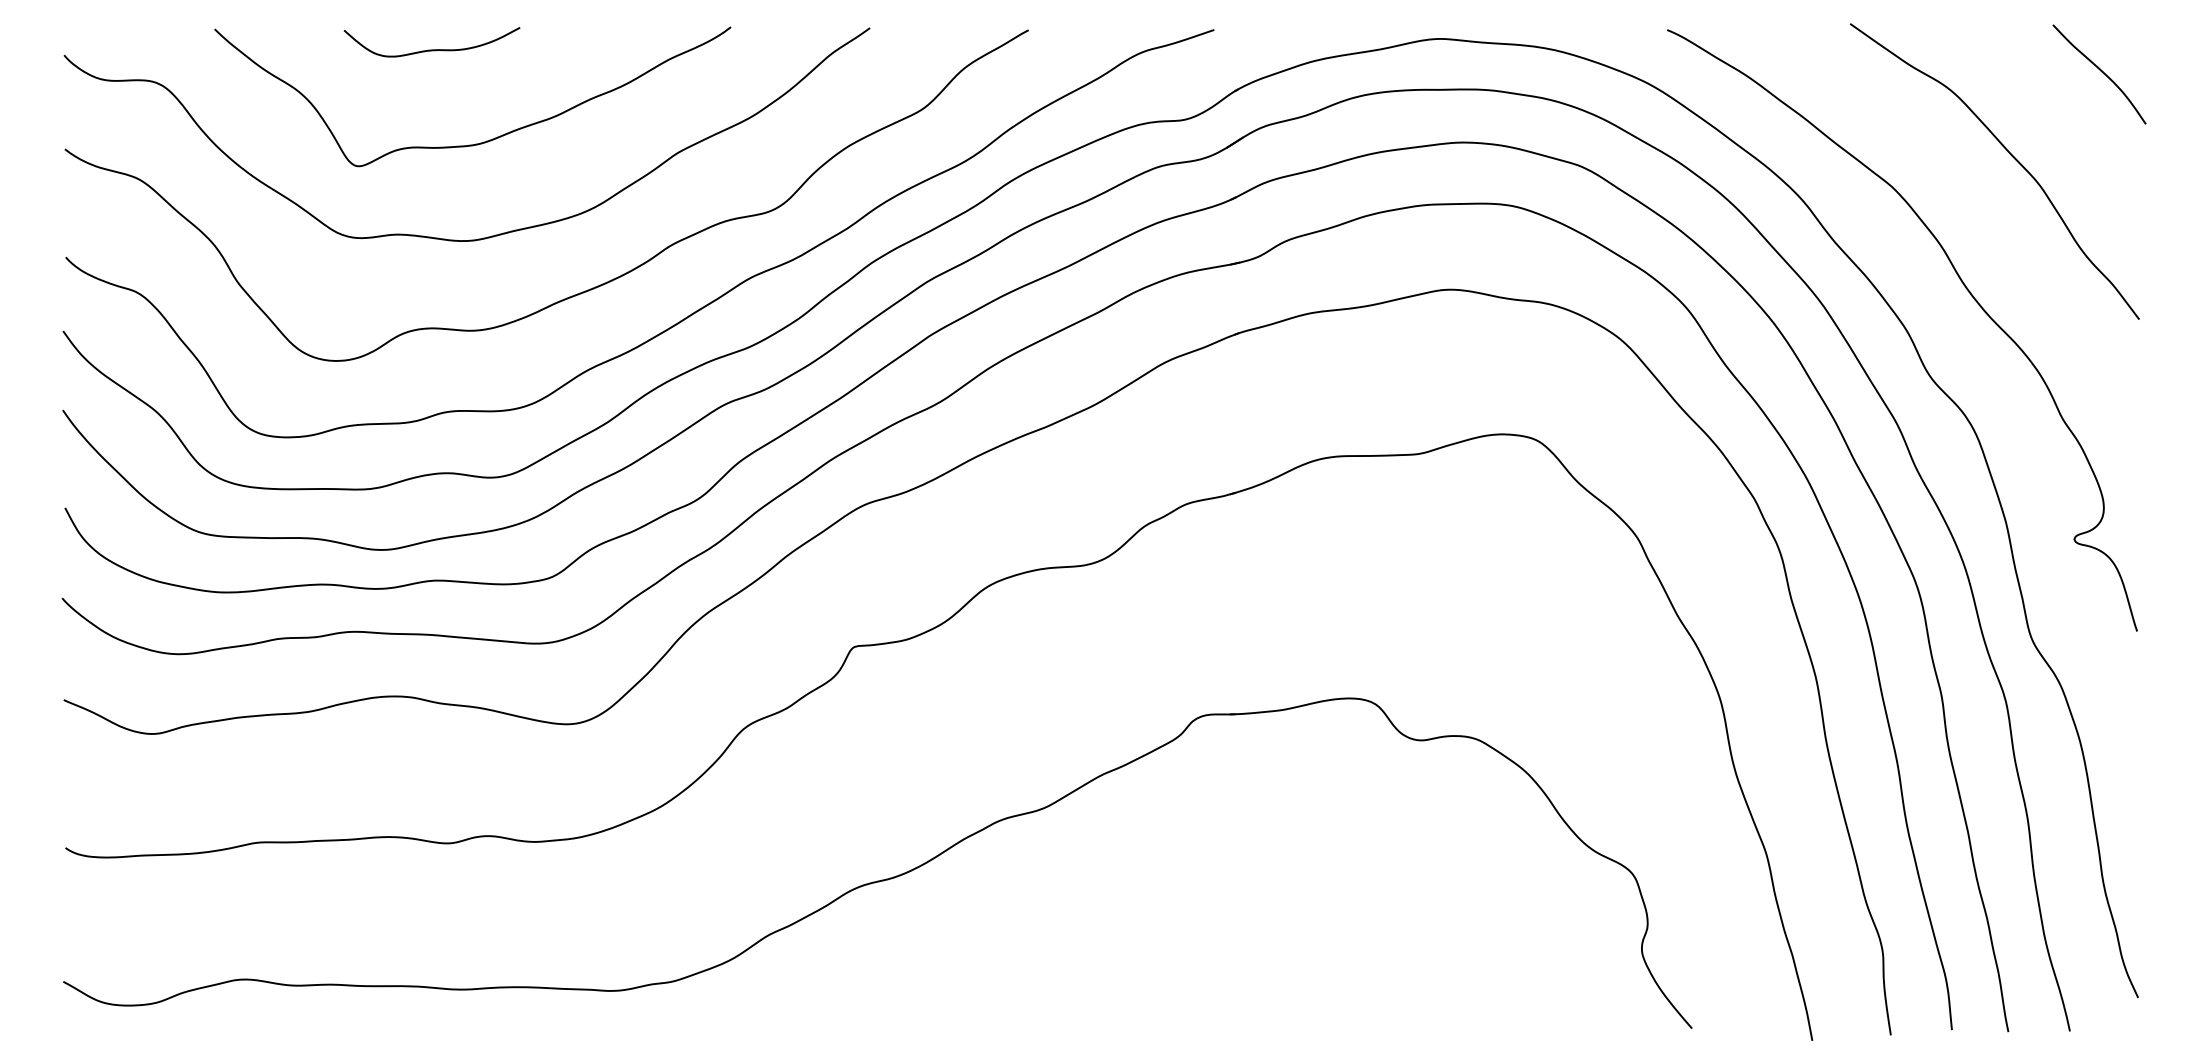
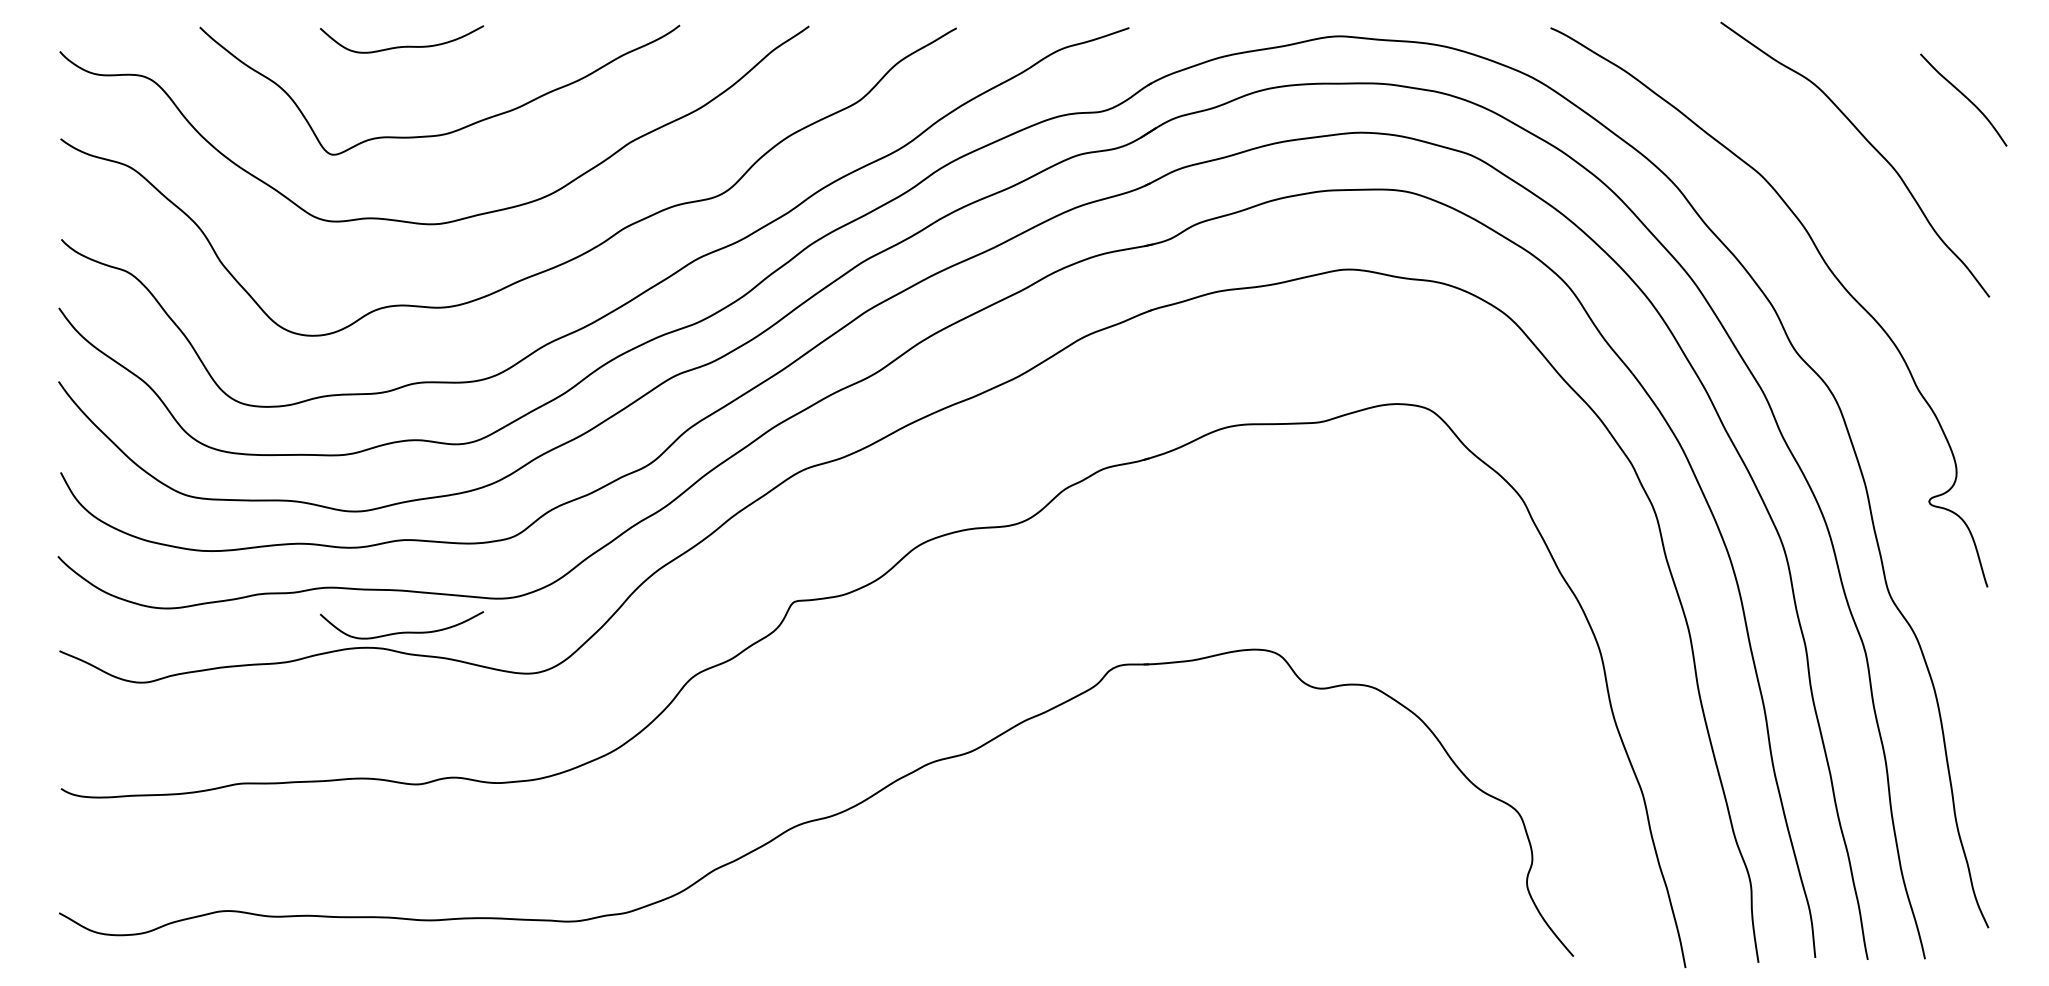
curve: (2101, 72) -> (1965, 98), moved
curve: (431, 679) -> (401, 632), added

